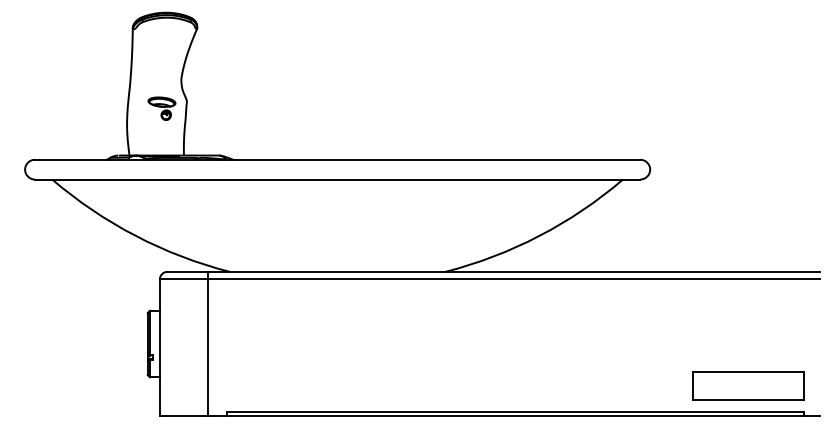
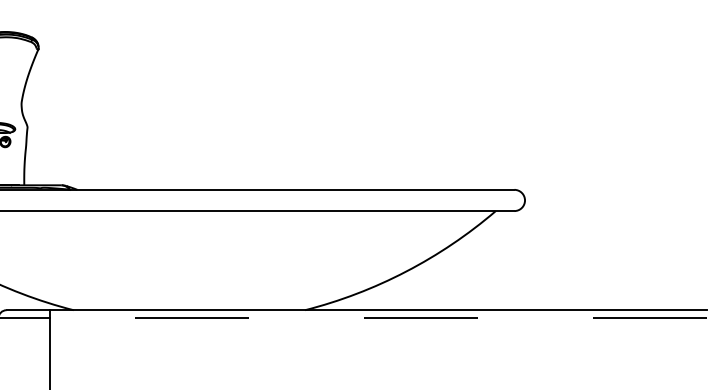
line: (513, 279) -> (378, 318), solid -> dashed

